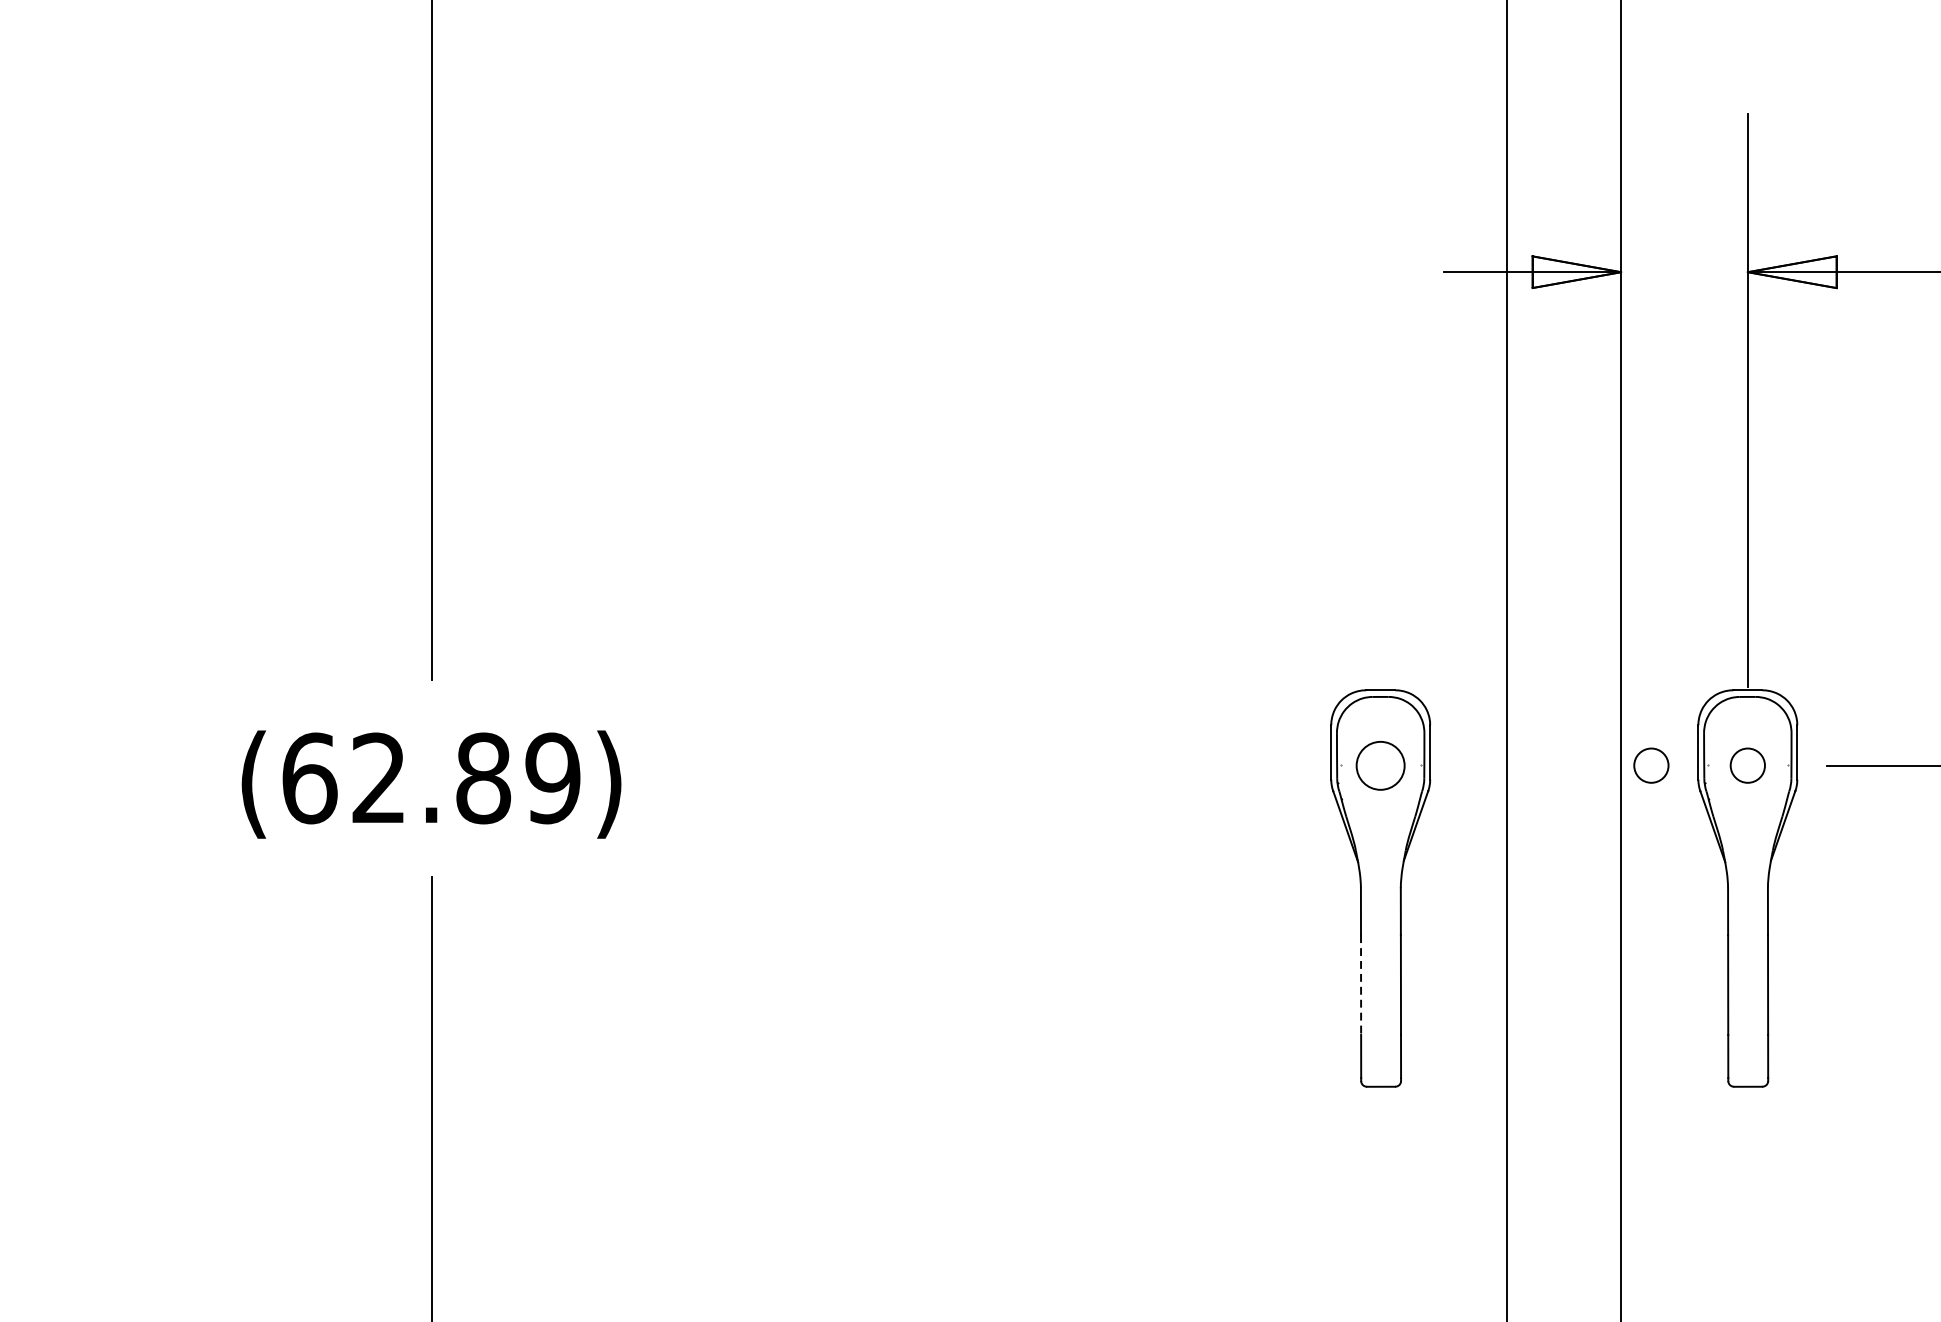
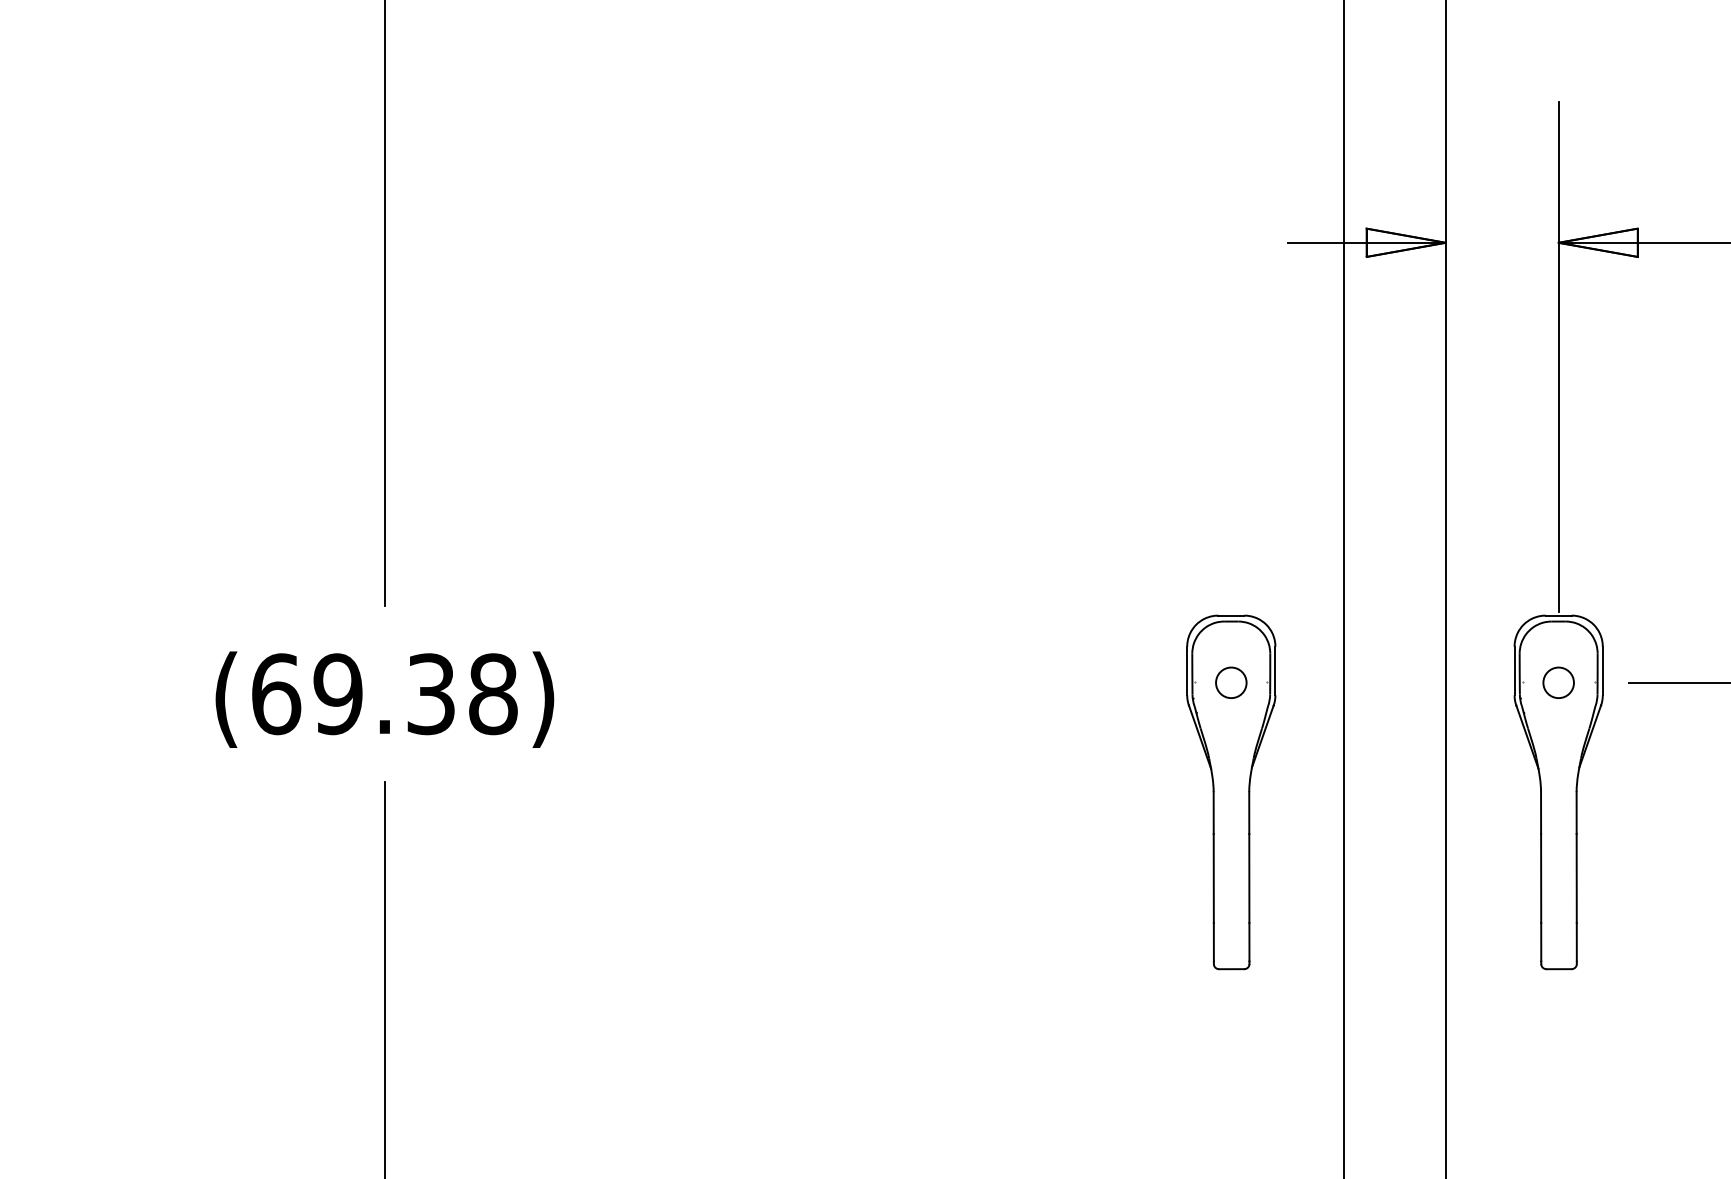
circle: (1380, 765) -> (1231, 682), size x0.71
circle: (1651, 765) -> (1472, 682), removed
text: (465, 778) -> (415, 694), (62.89) -> (69.38)
line: (1360, 985) -> (1213, 878), dashed -> solid

